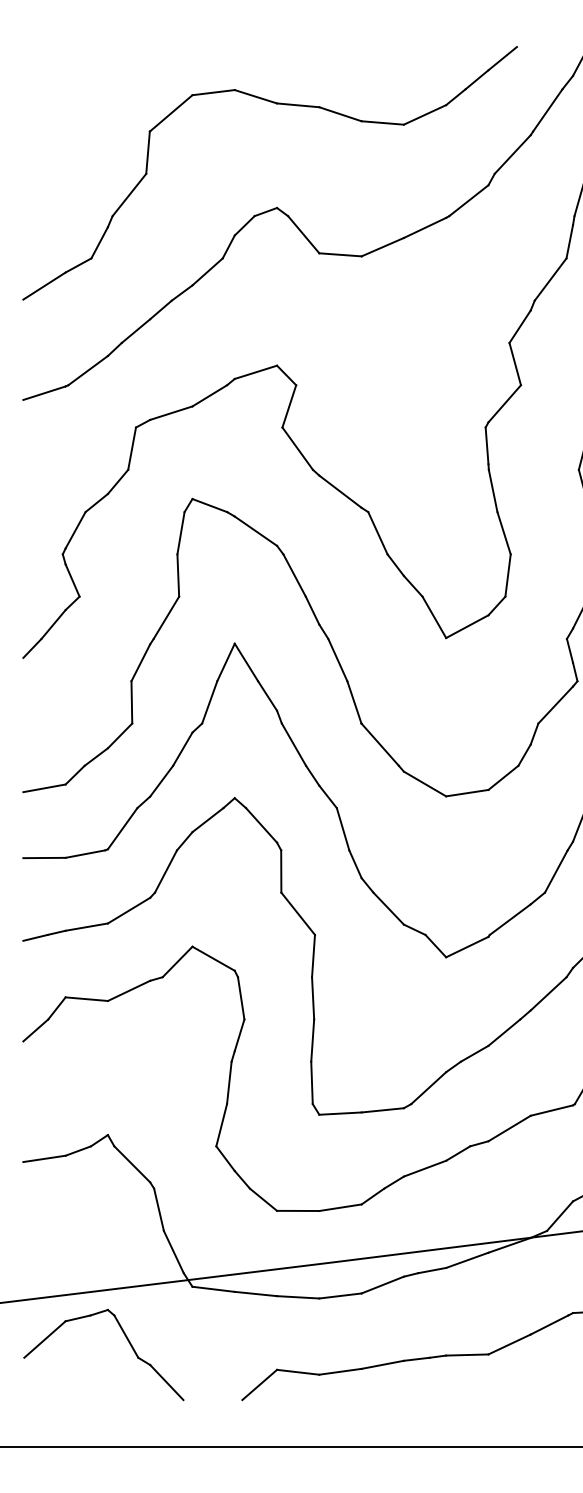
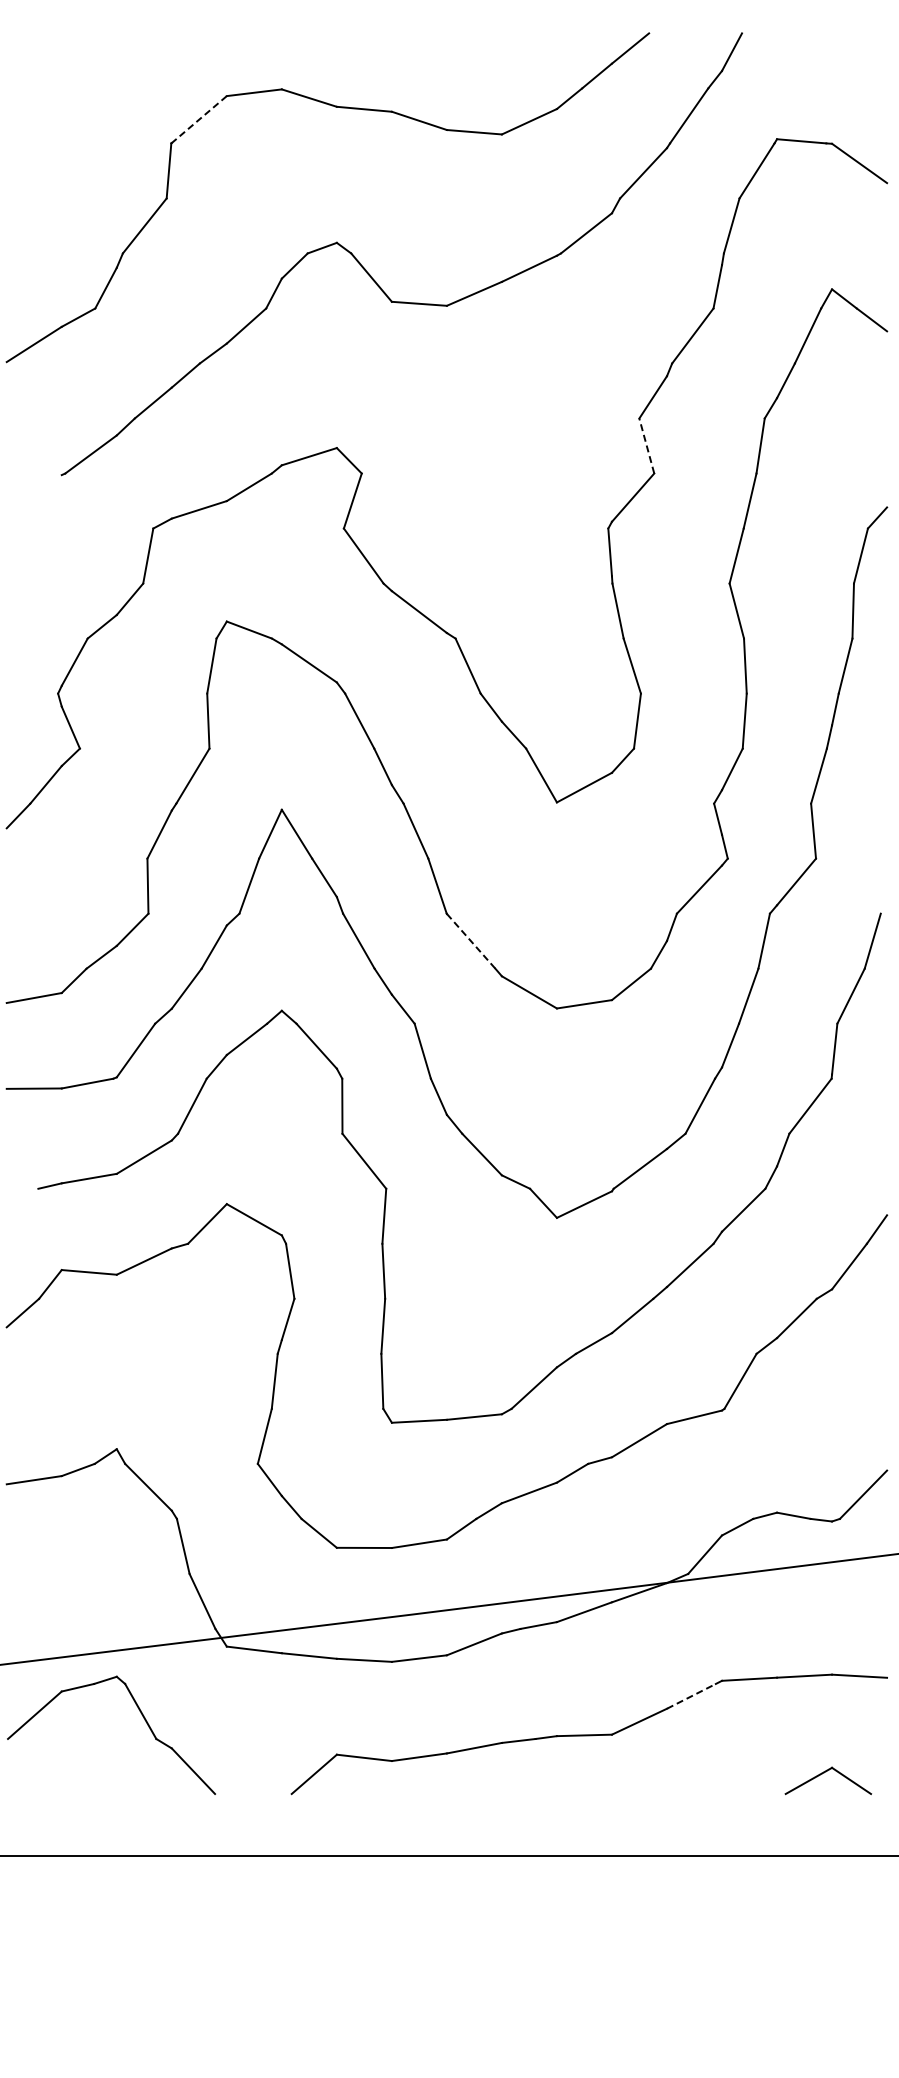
line: (170, 113) -> (198, 119), solid -> dashed
line: (515, 364) -> (646, 446), solid -> dashed
line: (43, 392) -> (33, 483), removed
line: (380, 744) -> (471, 941), solid -> dashed
line: (35, 937) -> (22, 1192), removed
line: (549, 1325) -> (691, 1696), solid -> dashed

